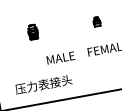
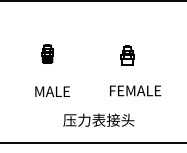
part: (96, 21) -> (127, 55), size x1.67
text: (60, 57) -> (52, 91), moved
text: (43, 84) -> (98, 119), moved

